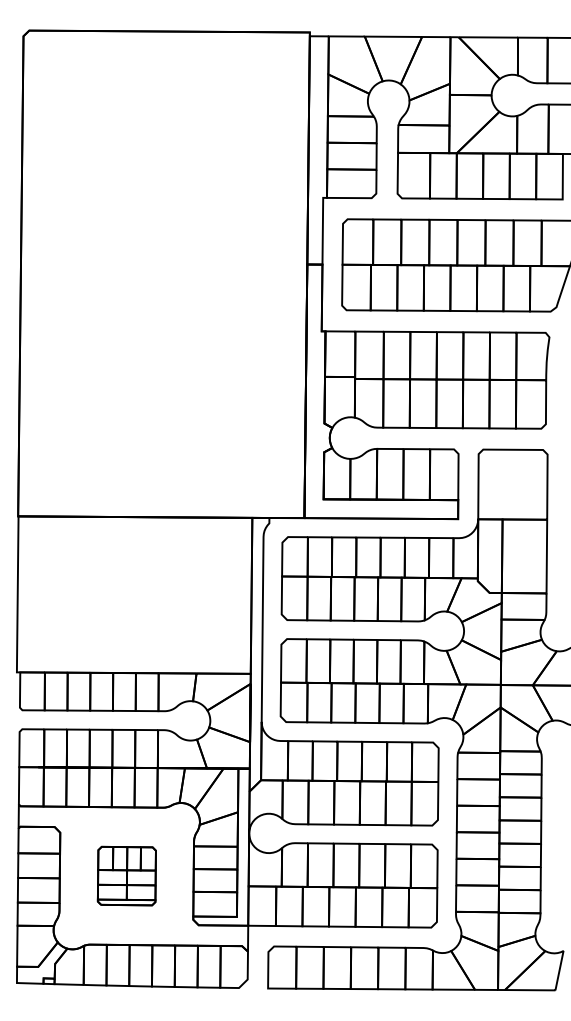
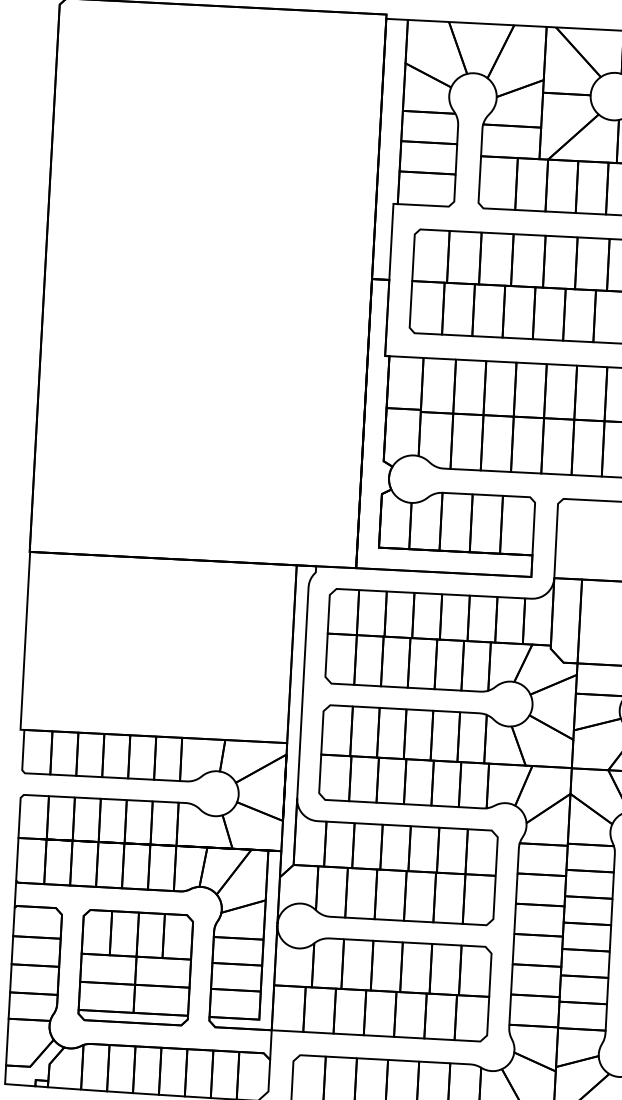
part: (126, 875) -> (135, 966), size x1.67

